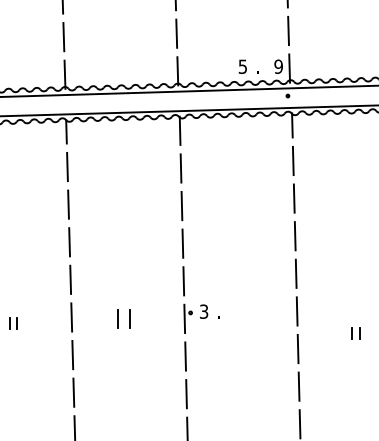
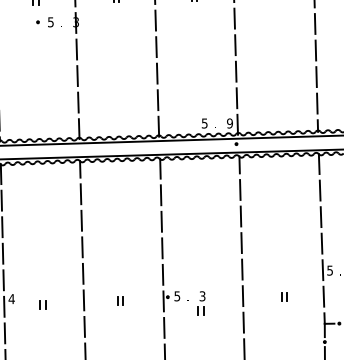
text: (202, 310) -> (176, 295), 3 -> 5
part: (123, 317) -> (120, 300), size x0.62
part: (238, 321) -> (201, 303), added
part: (355, 333) -> (284, 296), moved

